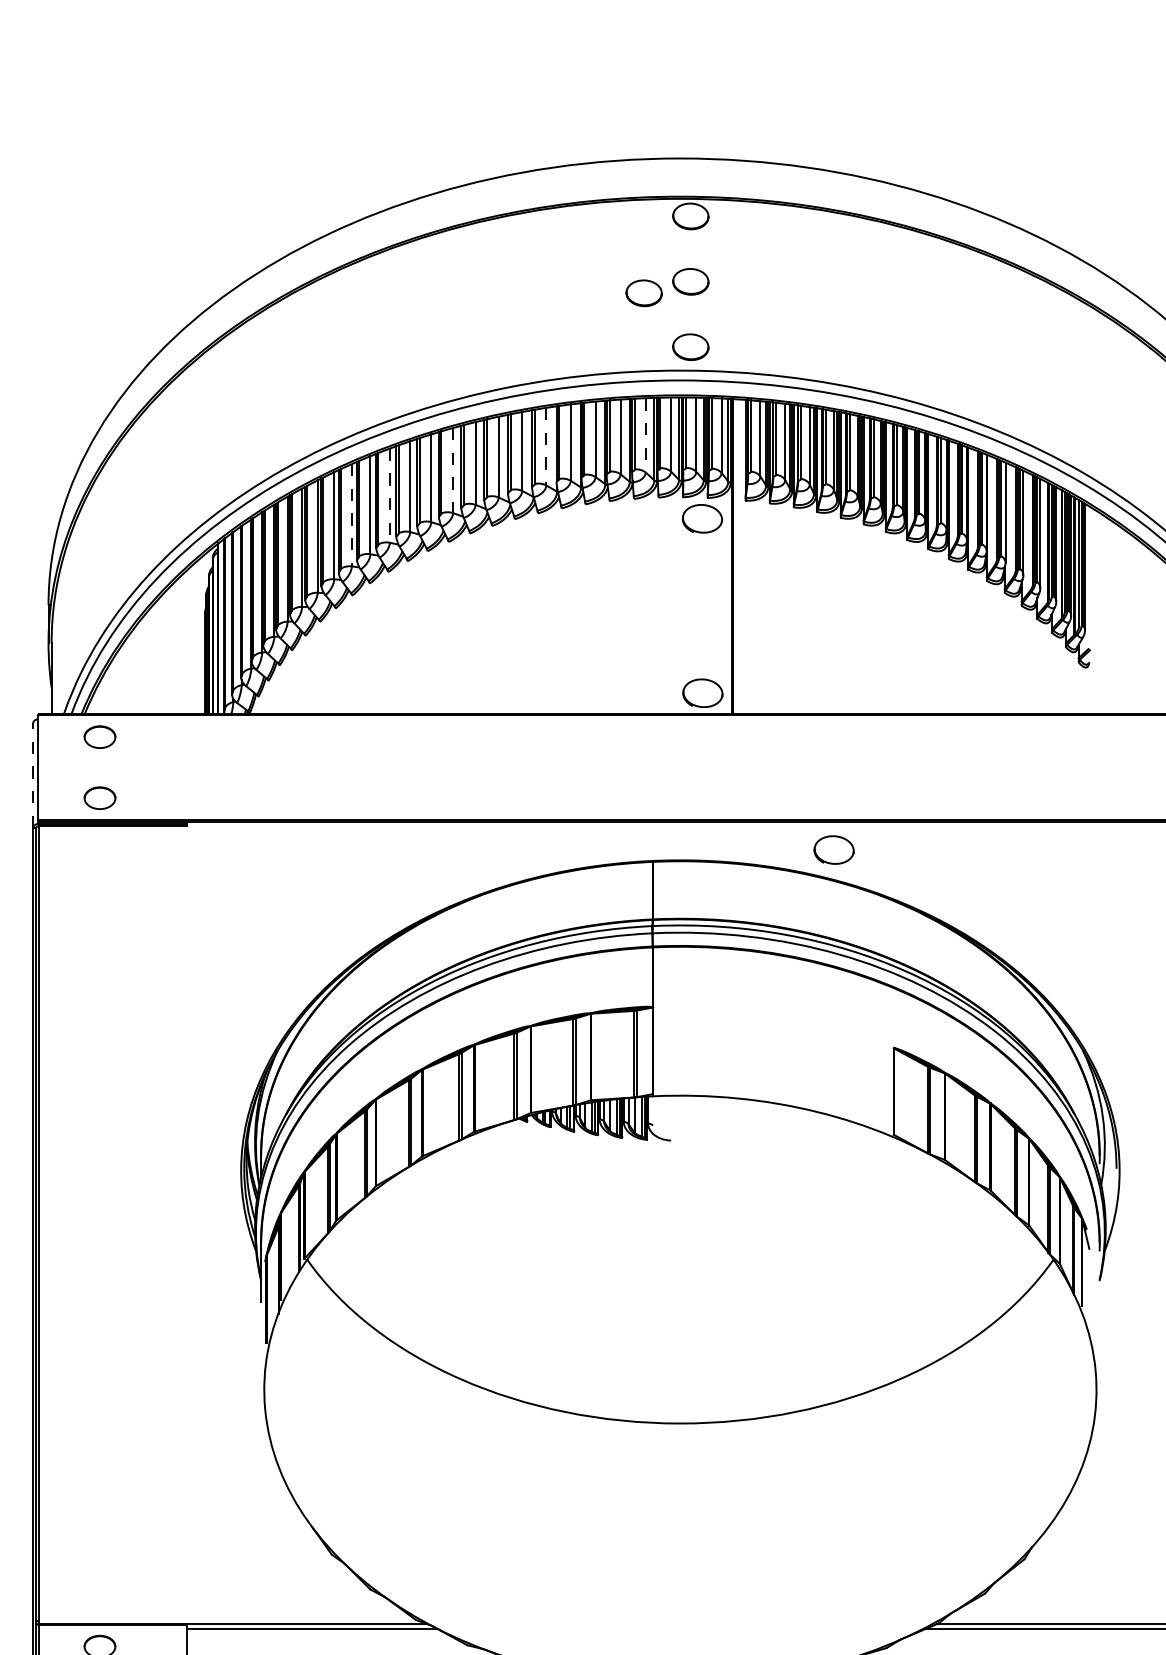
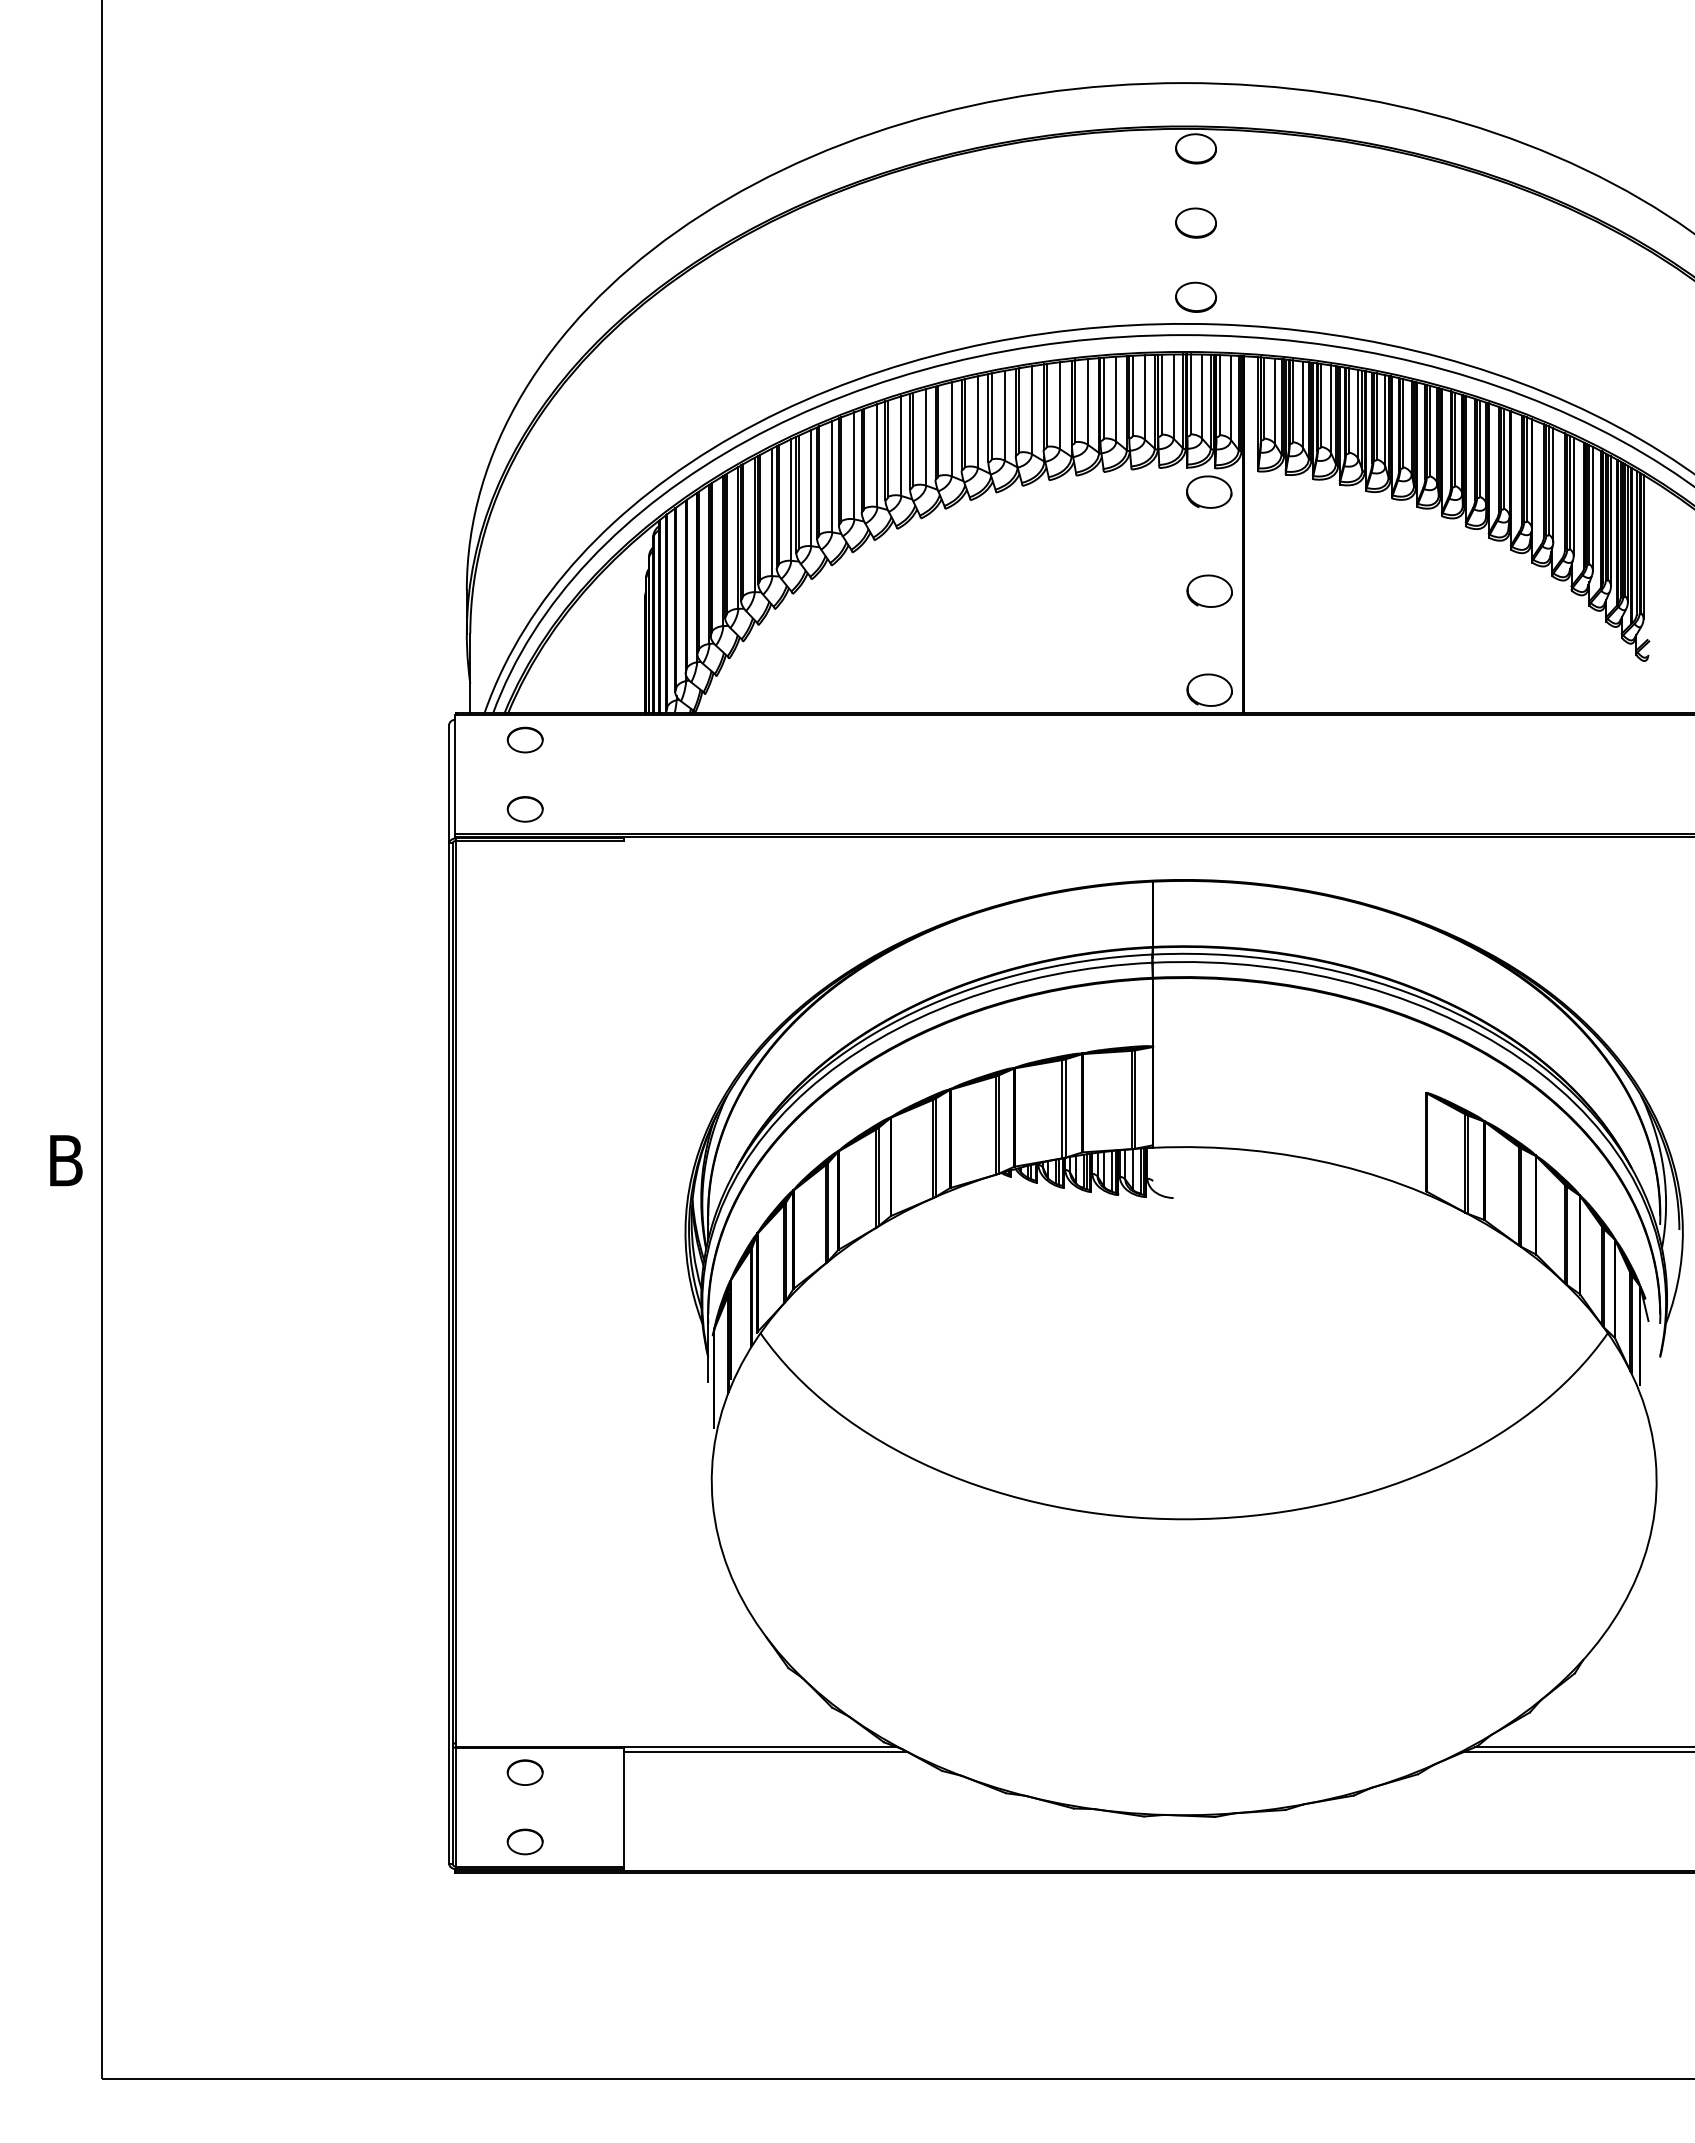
part: (643, 292) -> (1142, 235), removed
line: (645, 435) -> (1144, 397), dashed -> solid
line: (545, 446) -> (1031, 410), dashed -> solid
line: (453, 470) -> (926, 437), dashed -> solid
line: (390, 496) -> (854, 466), dashed -> solid
line: (352, 515) -> (811, 488), dashed -> solid
line: (33, 775) -> (449, 783), dashed -> solid
part: (833, 849) -> (1209, 590), moved

